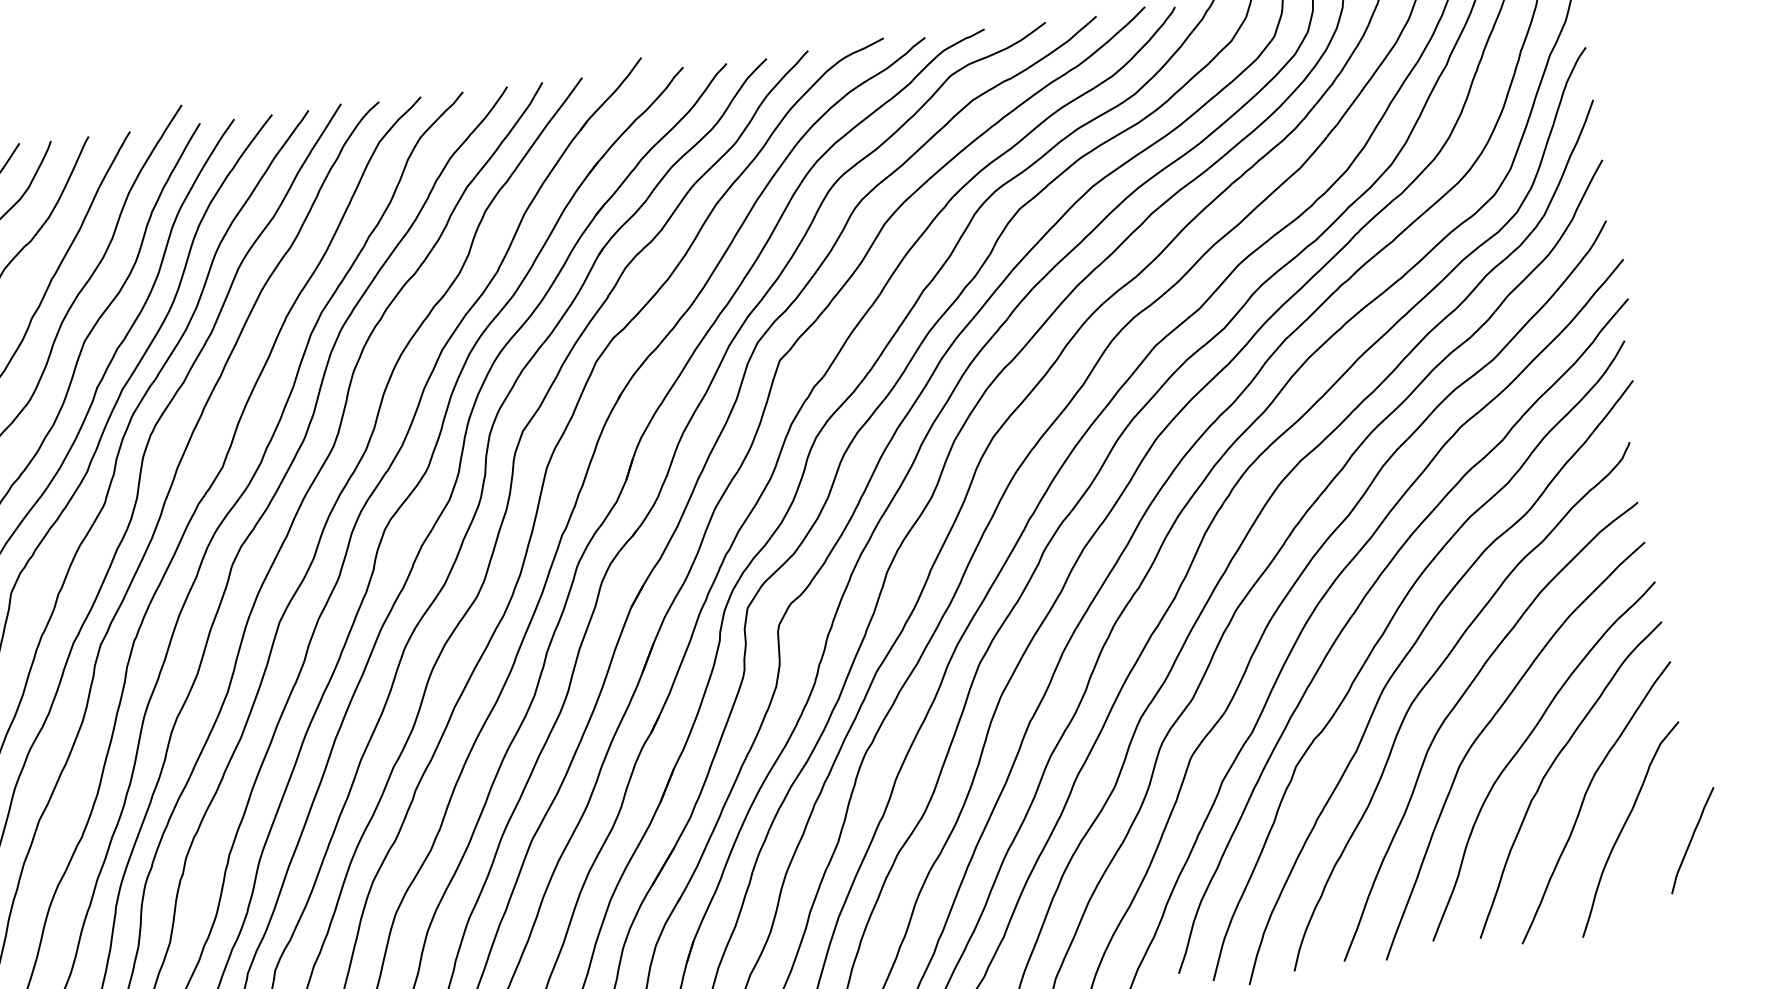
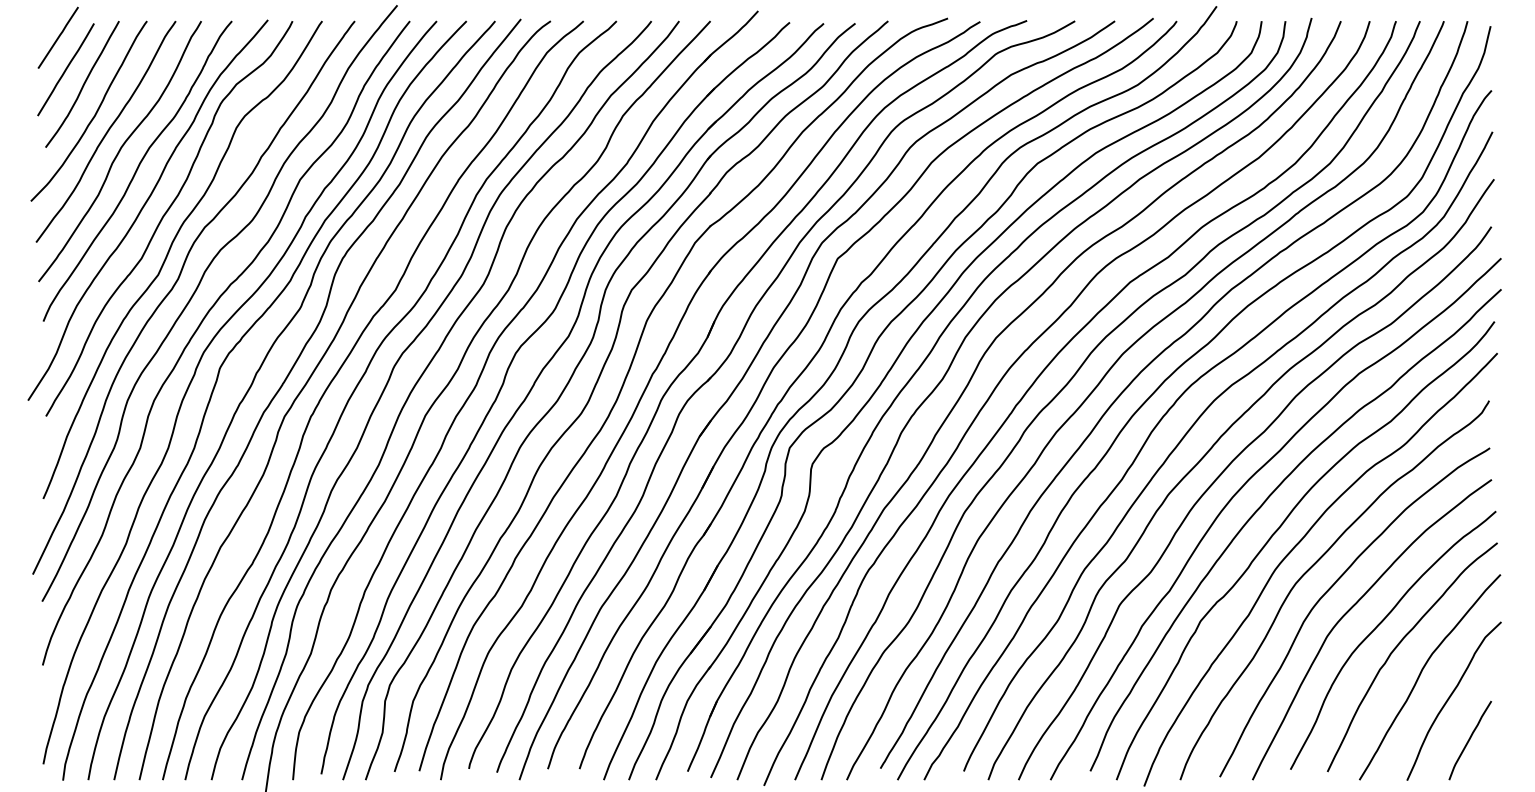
curve: (1692, 839) -> (1470, 739), moved

